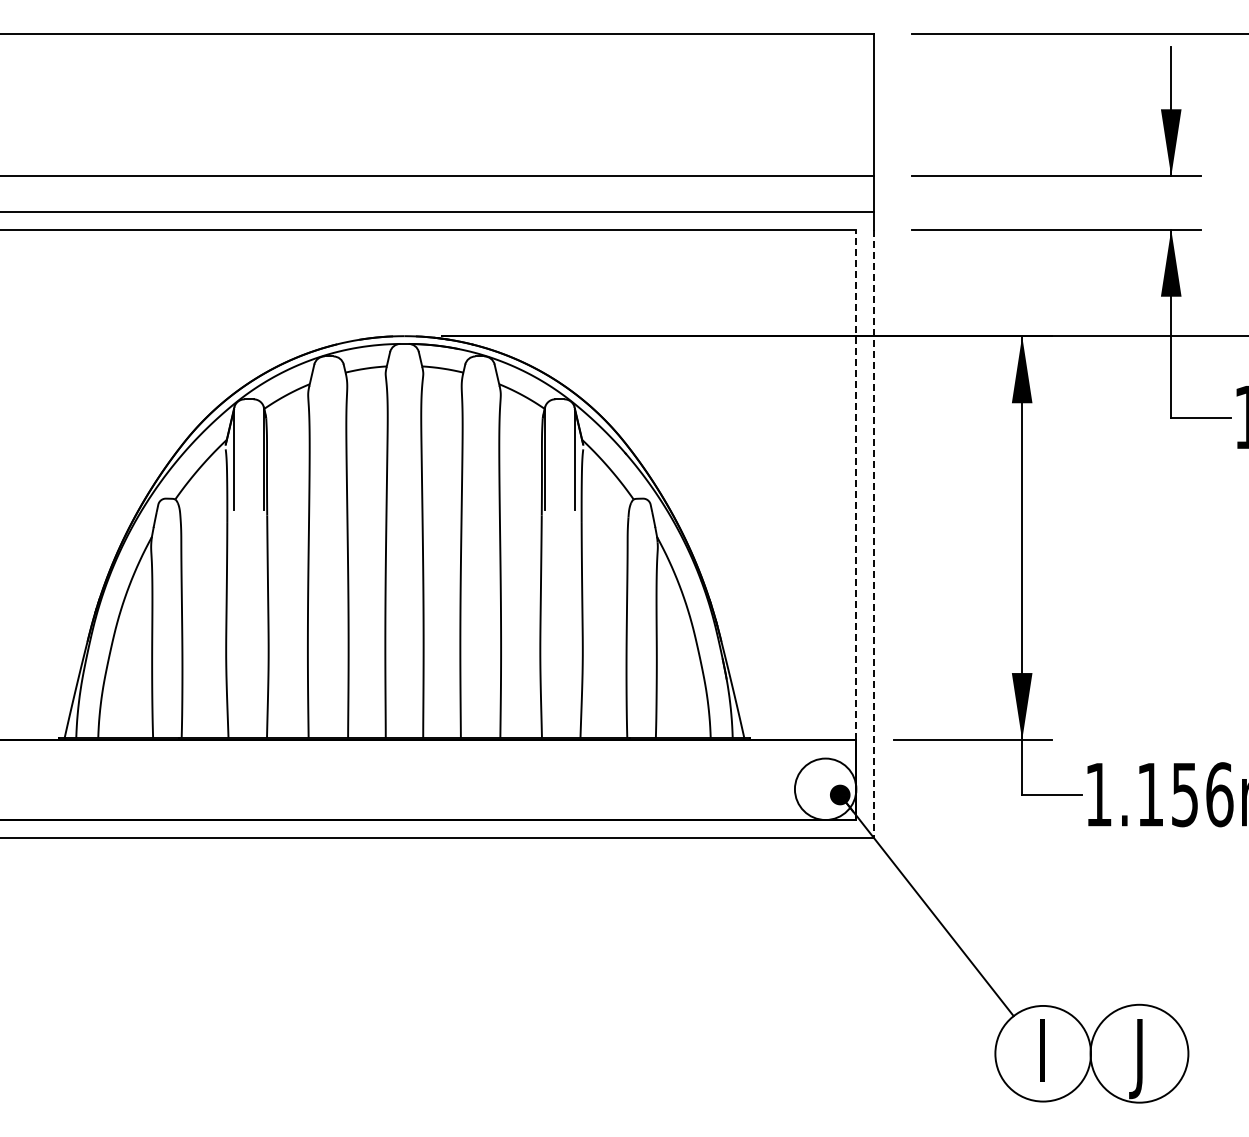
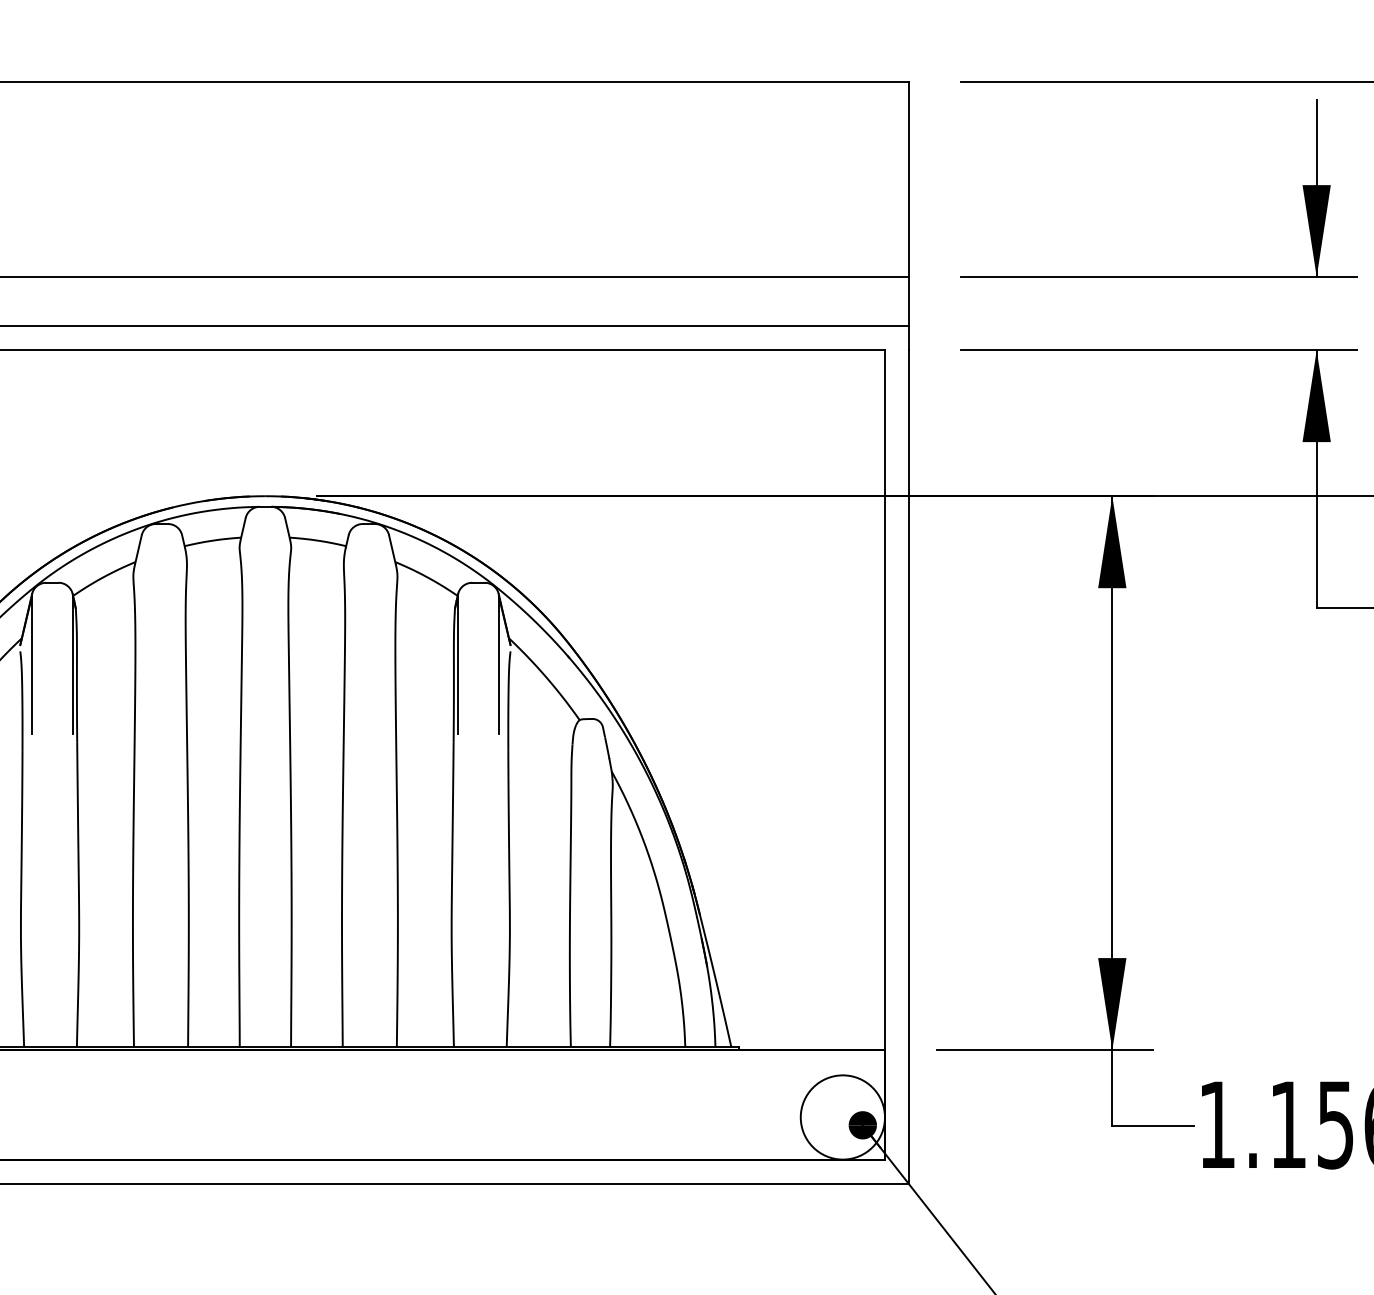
line: (856, 484) -> (885, 699), dashed -> solid
line: (874, 534) -> (909, 768), dashed -> solid

